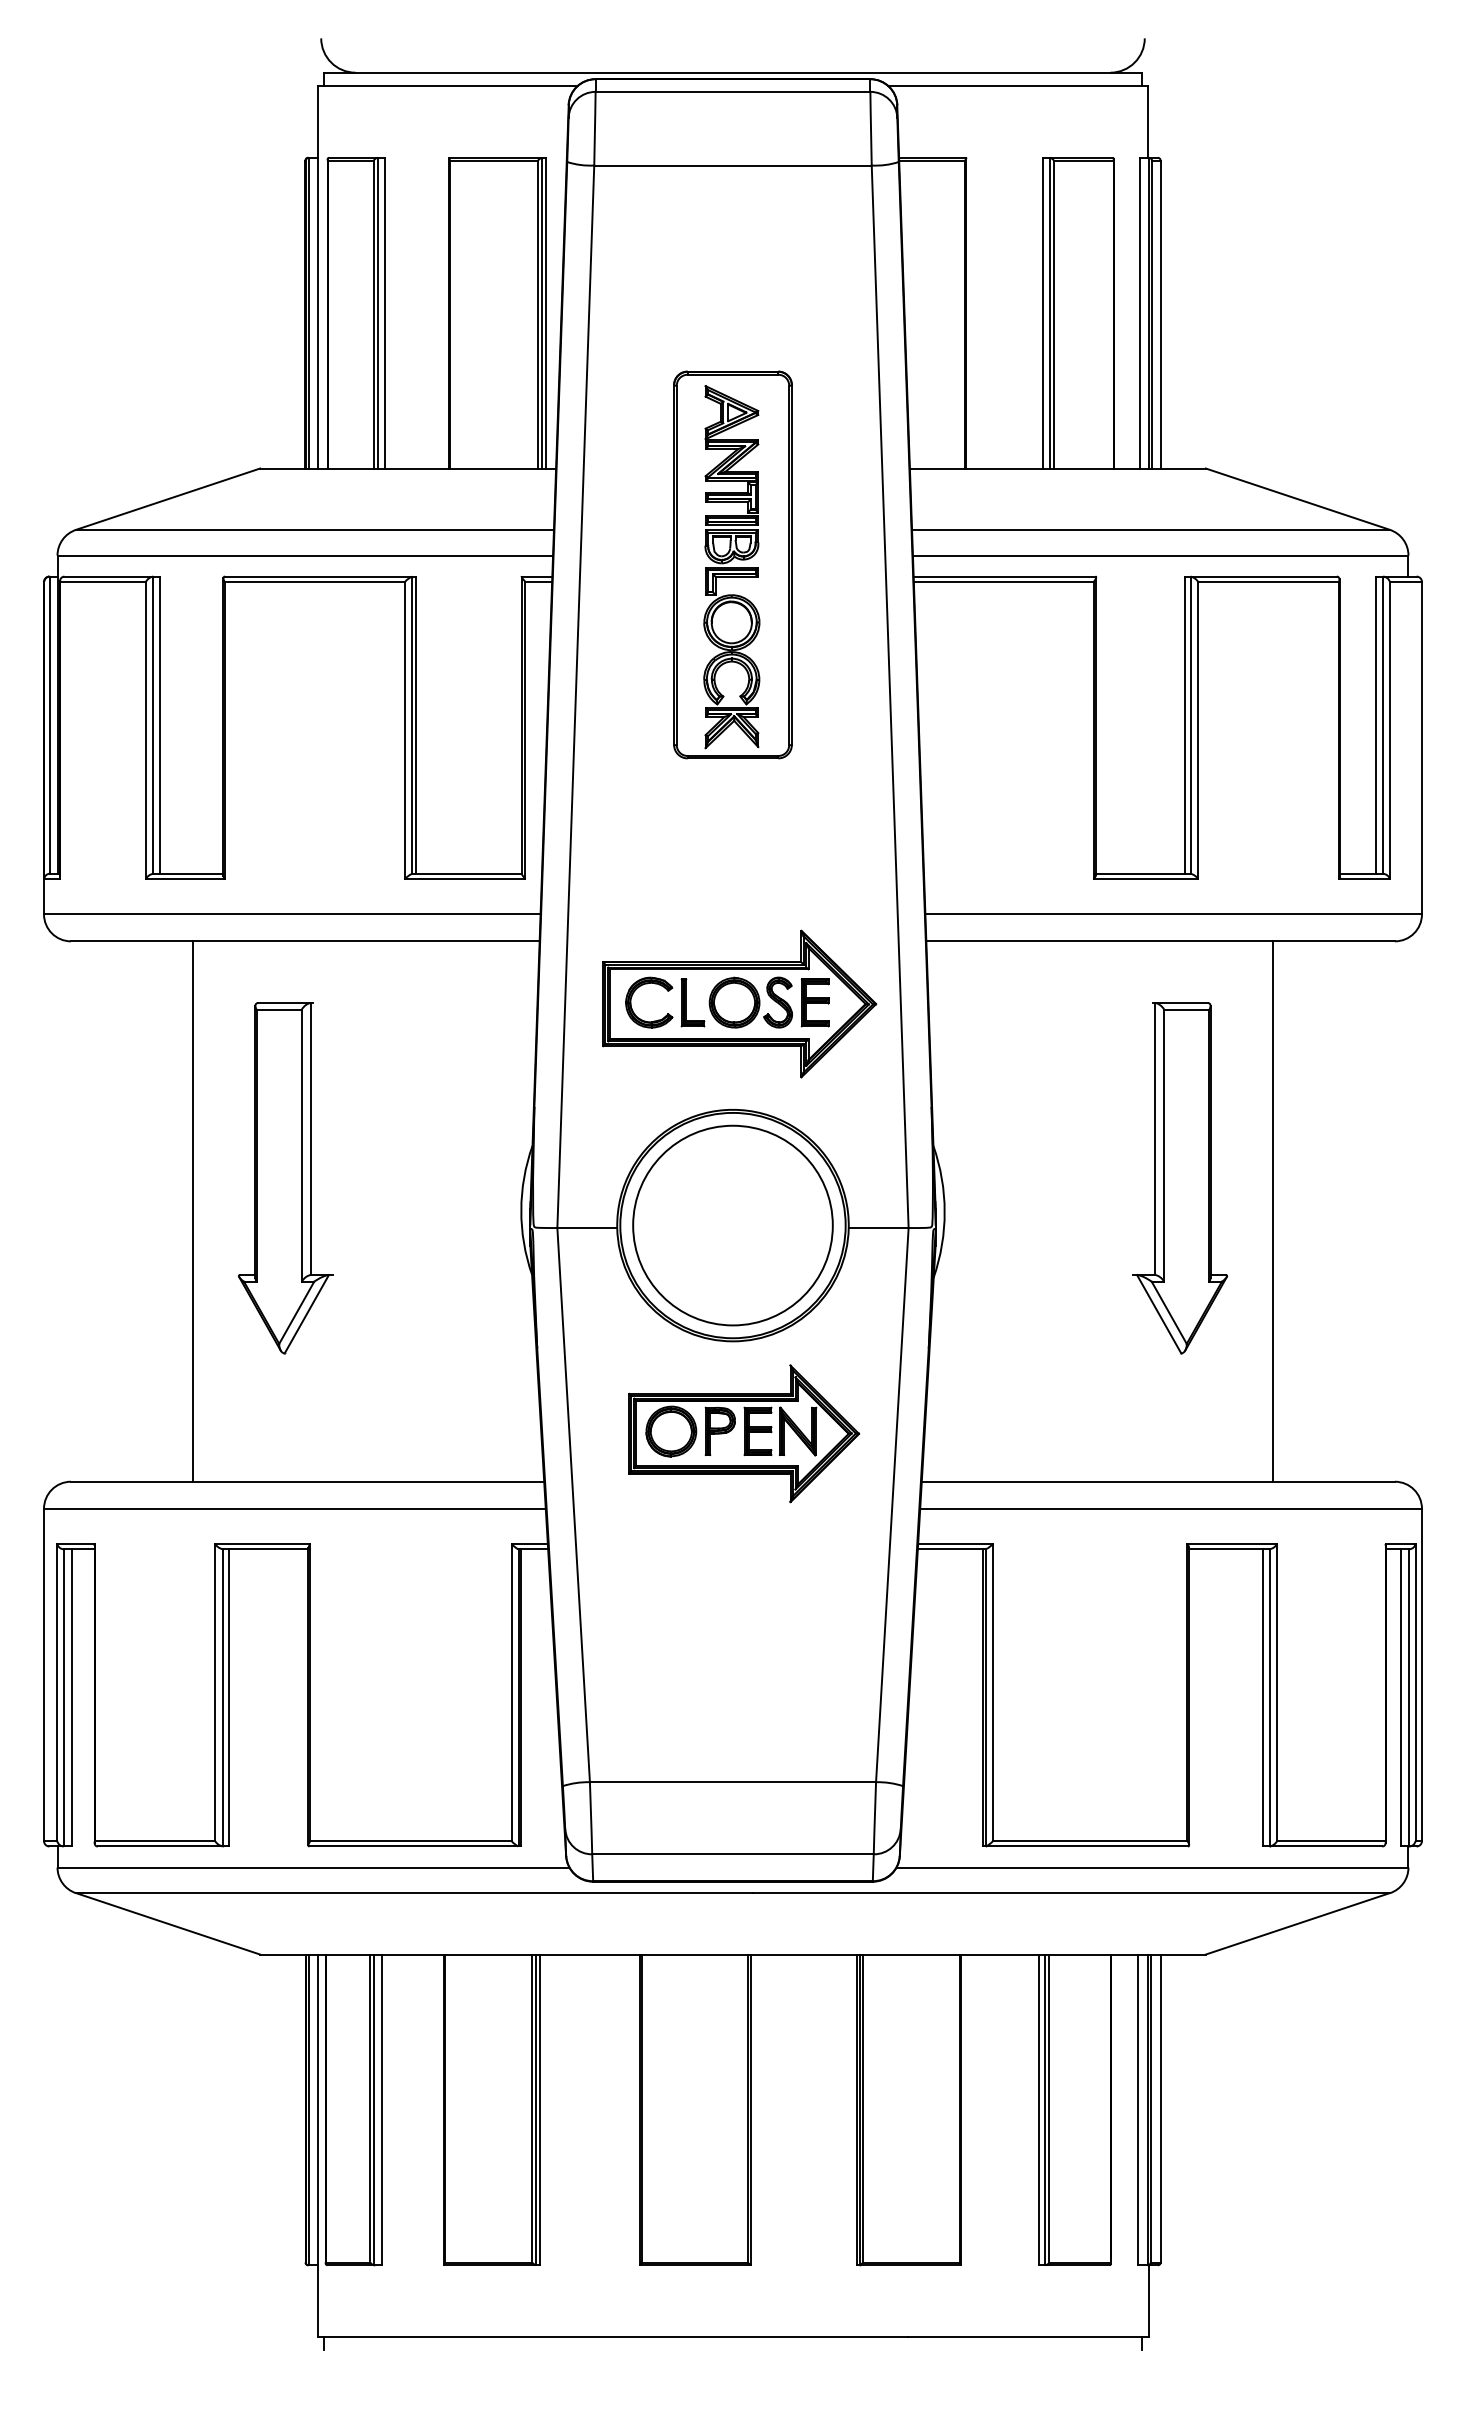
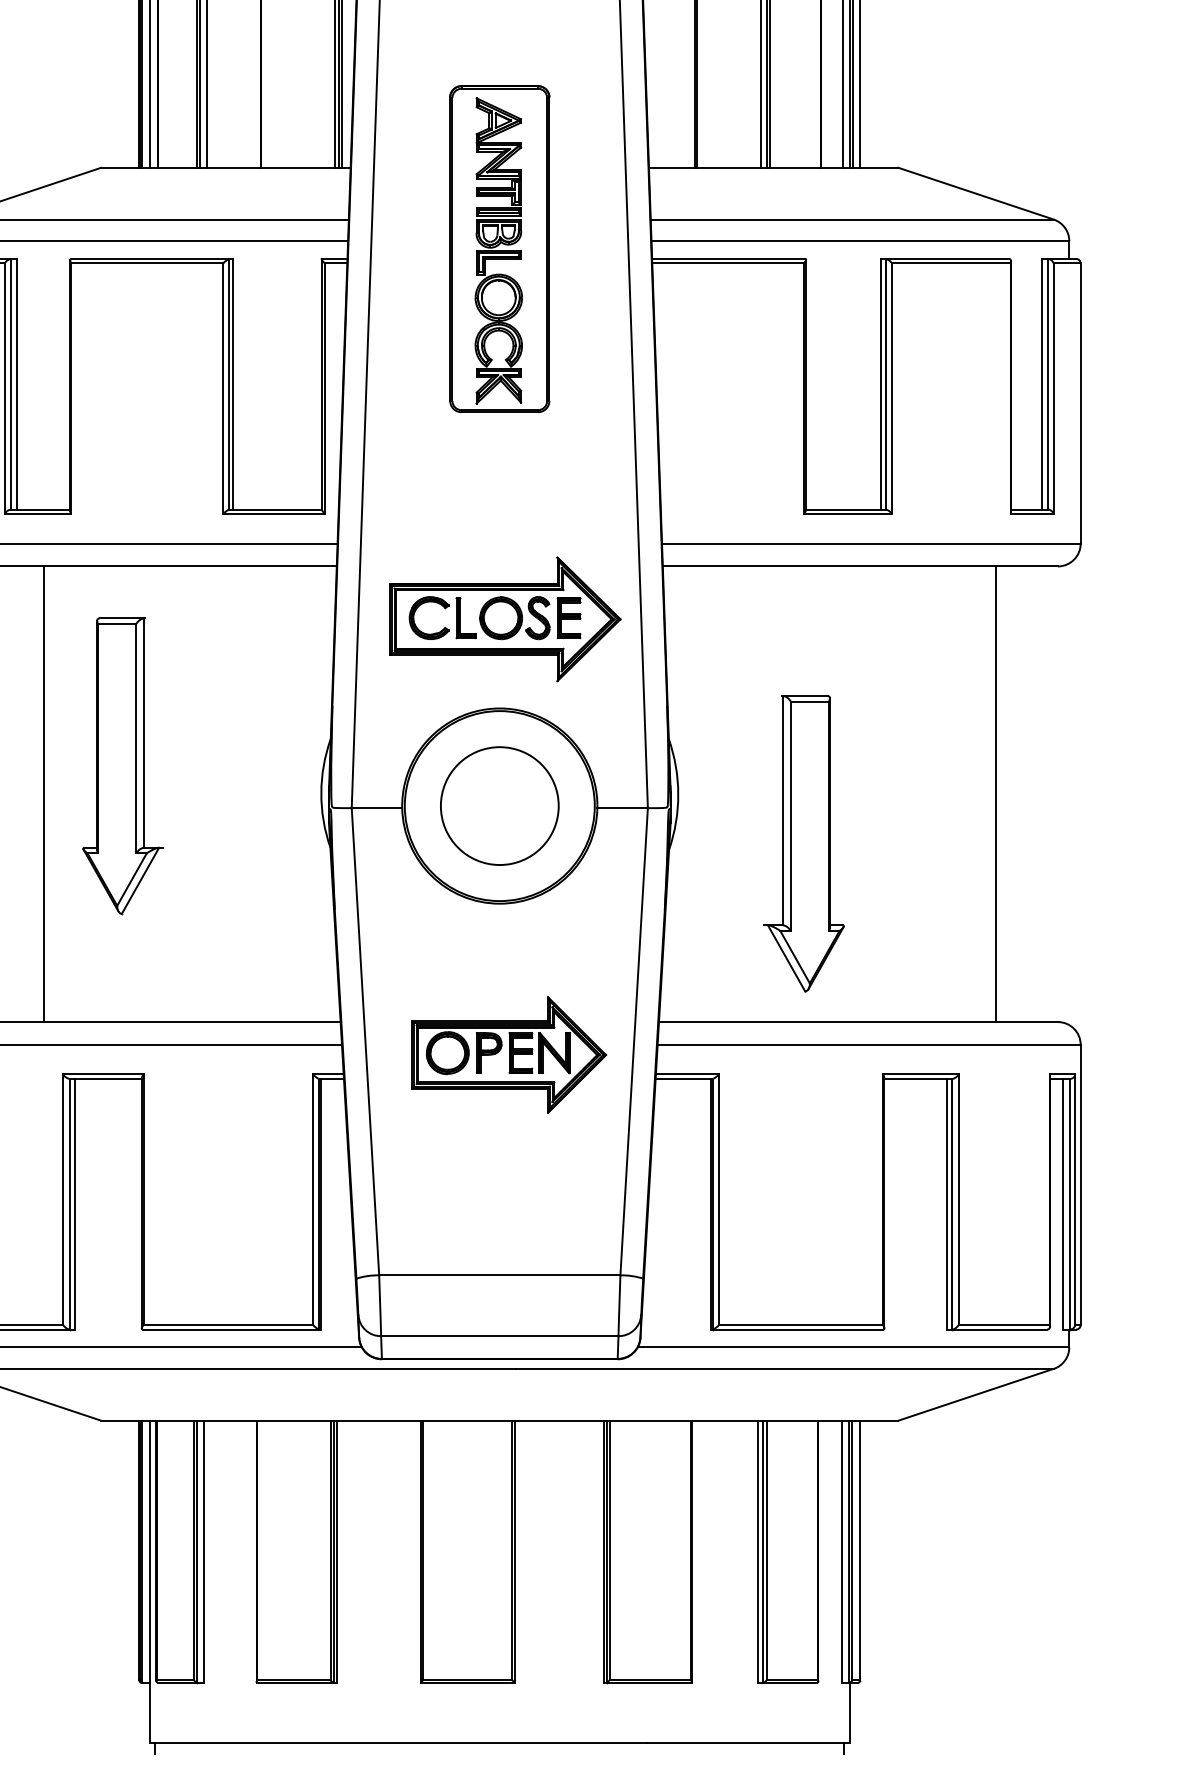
part: (1179, 1178) -> (803, 843), moved
line: (1273, 1211) -> (995, 794), moved
circle: (732, 1225) -> (499, 806), size x0.7
part: (744, 1433) -> (509, 1054), moved

